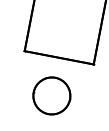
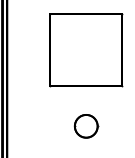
part: (52, 96) -> (86, 126), size x0.6

